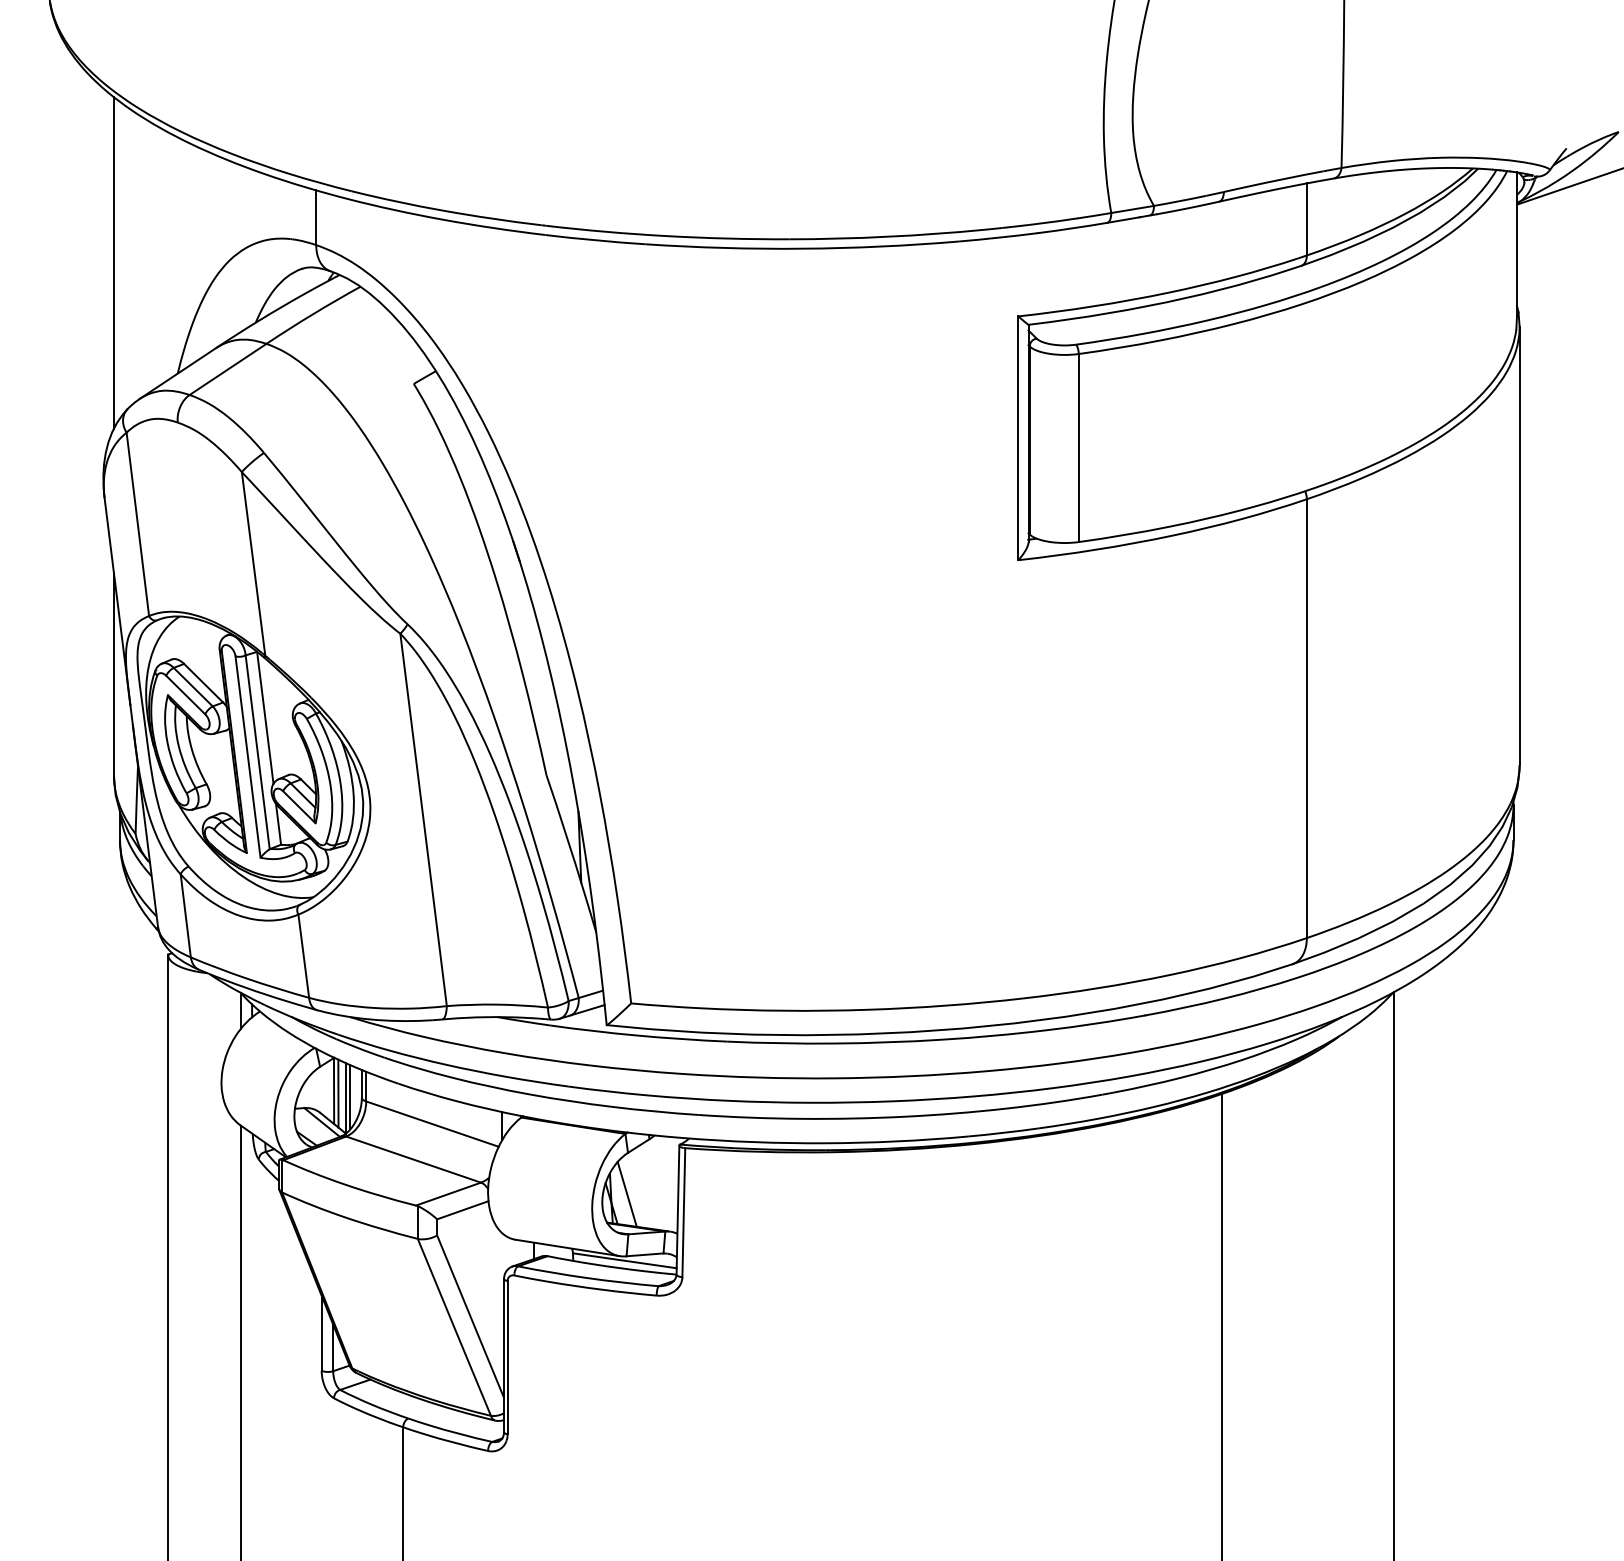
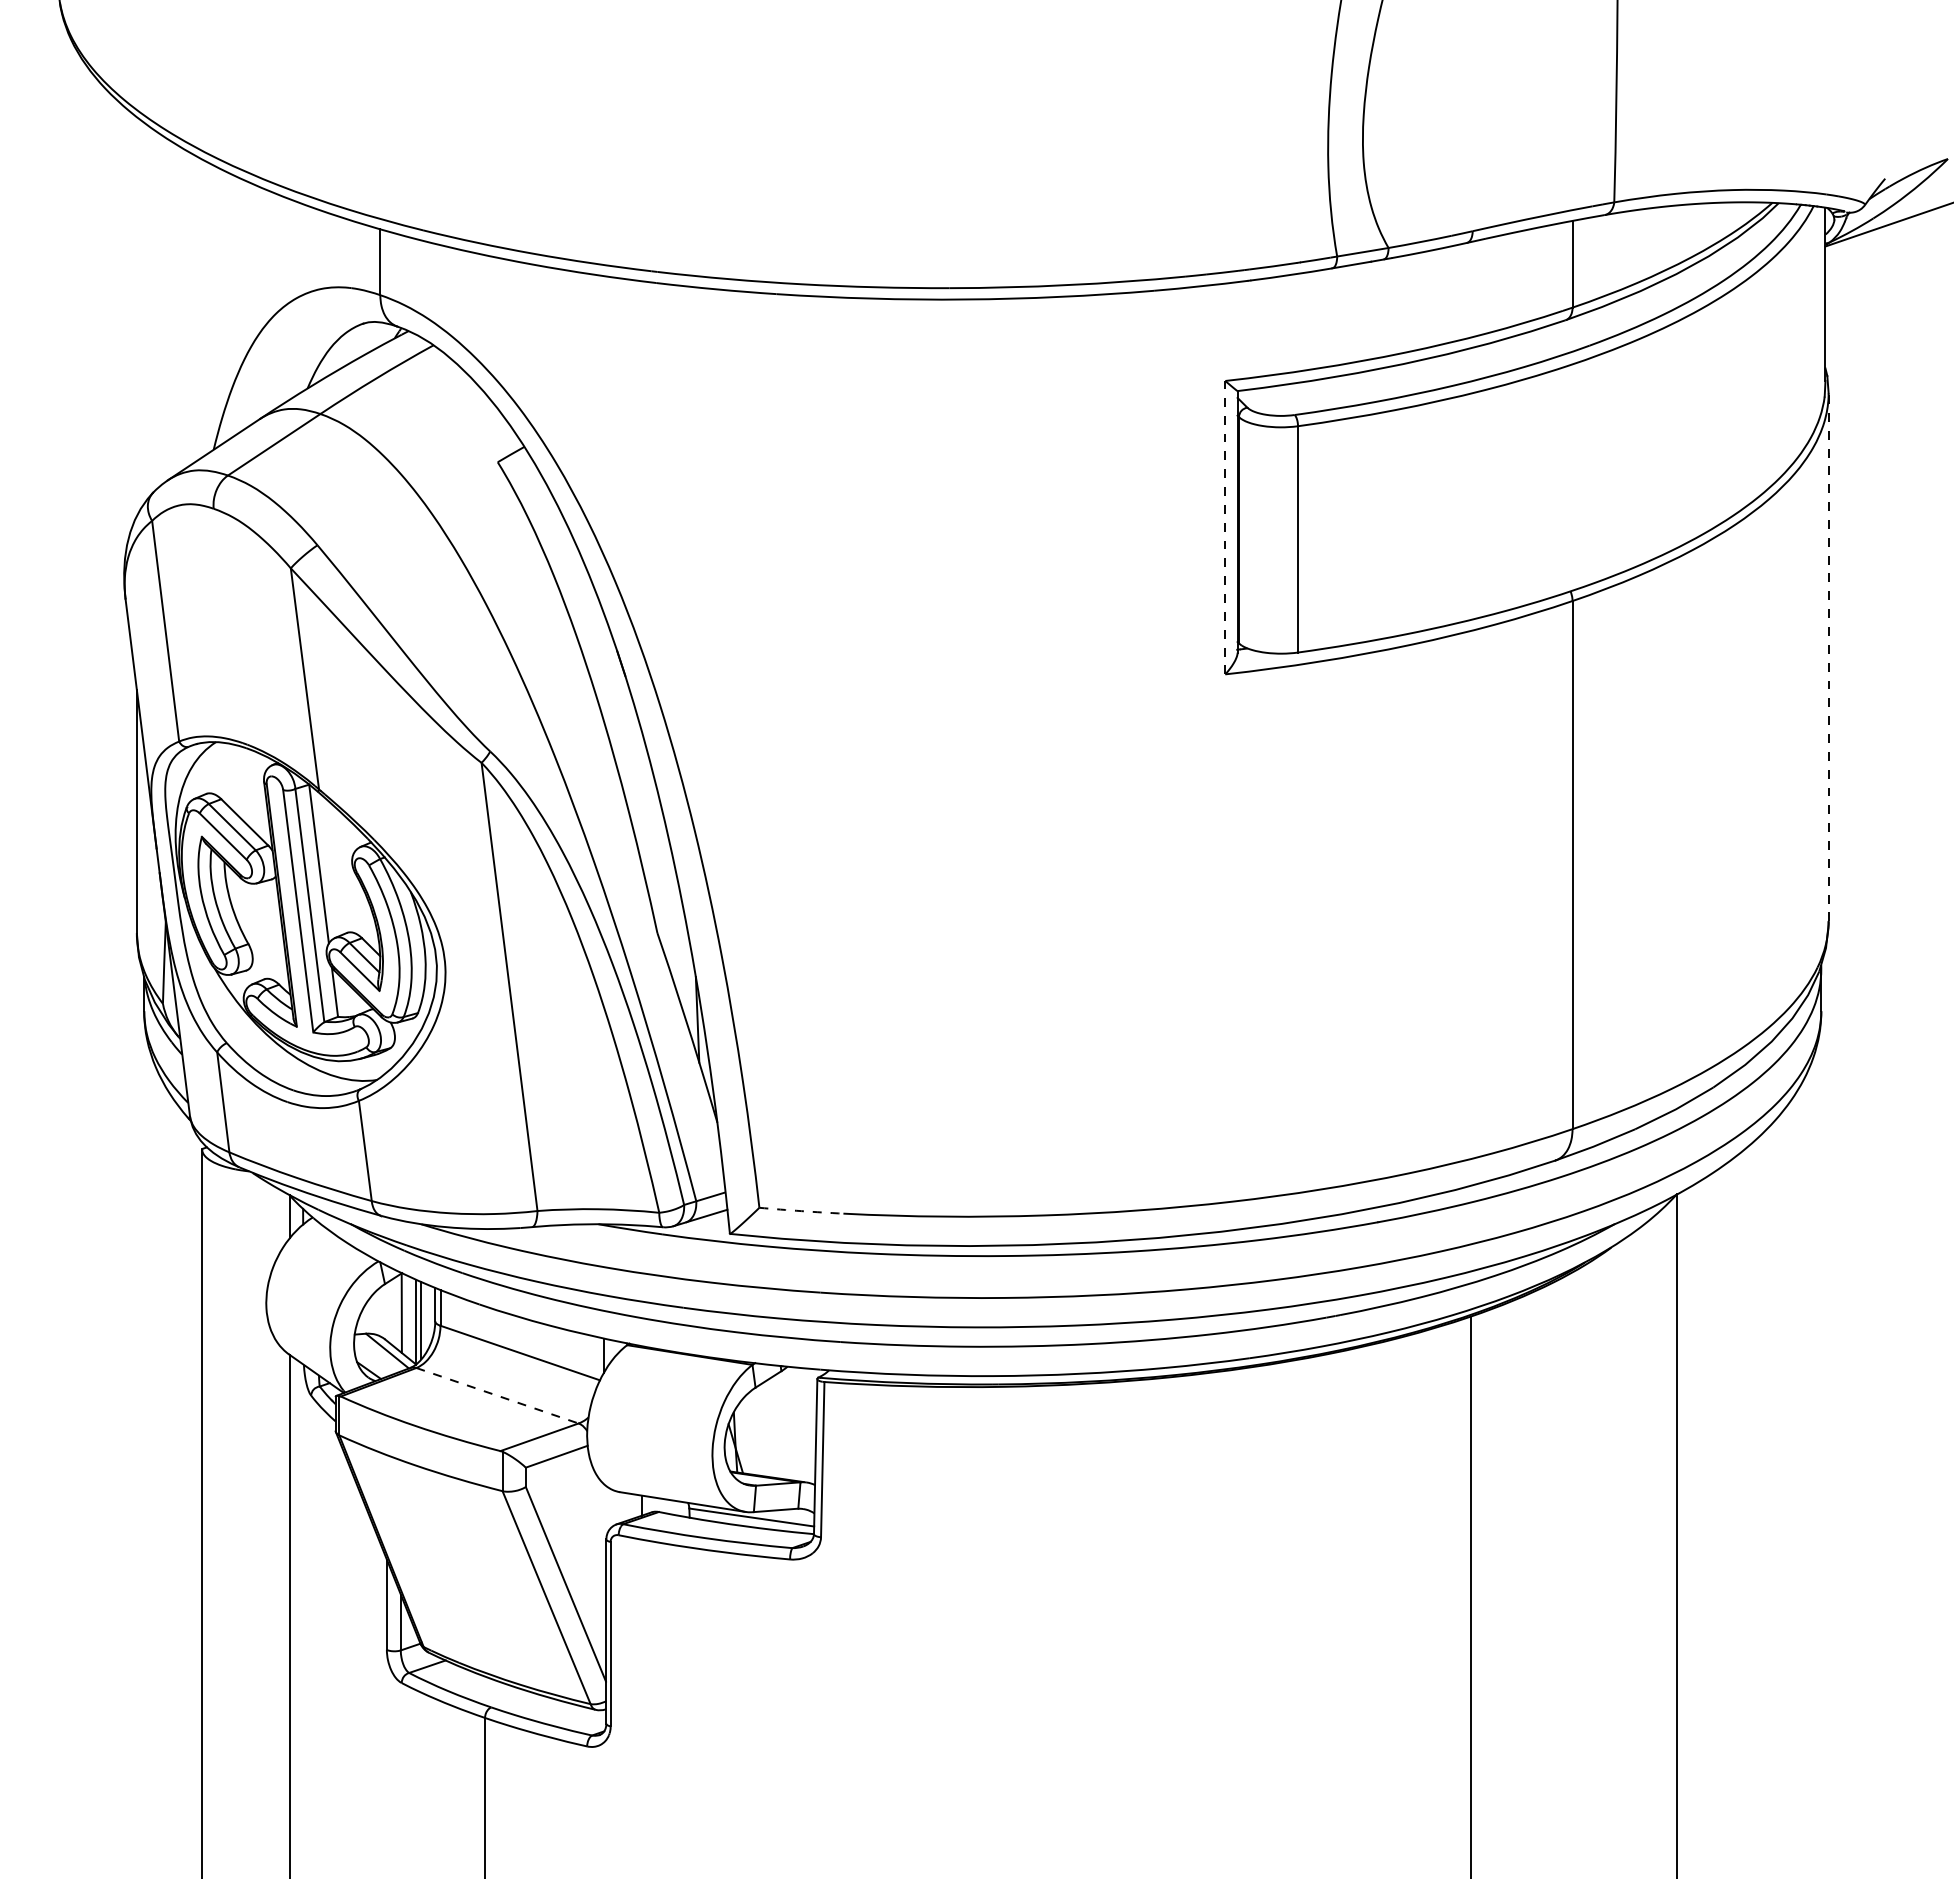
line: (113, 262) -> (136, 316), removed
line: (1018, 438) -> (1225, 527), solid -> dashed
line: (1519, 545) -> (1828, 656), solid -> dashed
arc: (666, 1006) -> (801, 1211), solid -> dashed
line: (337, 1093) -> (406, 1316), removed
line: (413, 1159) -> (497, 1395), solid -> dashed
line: (627, 1194) -> (754, 1437), removed

